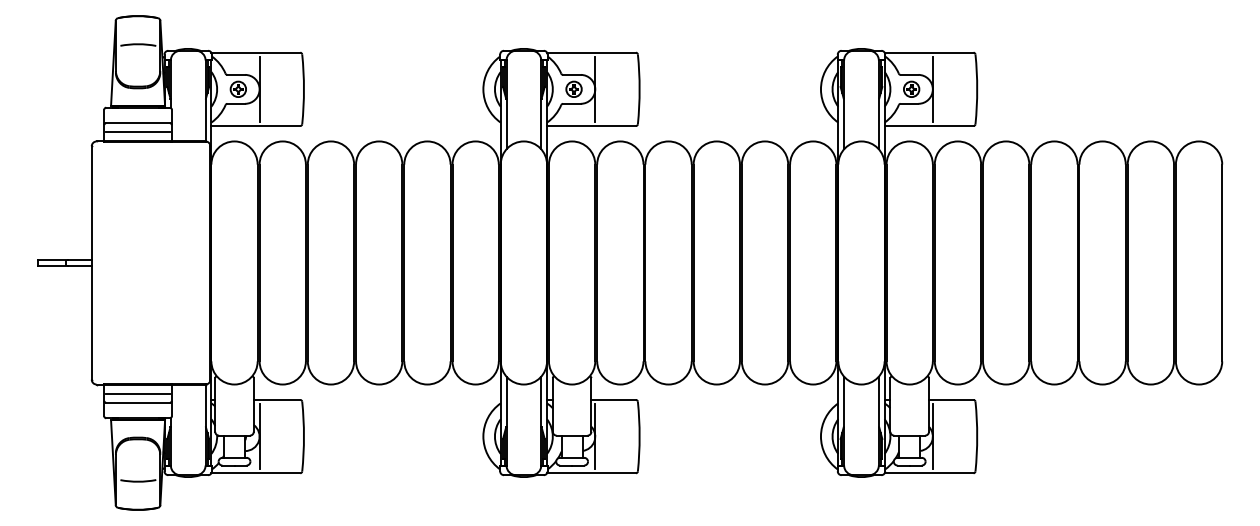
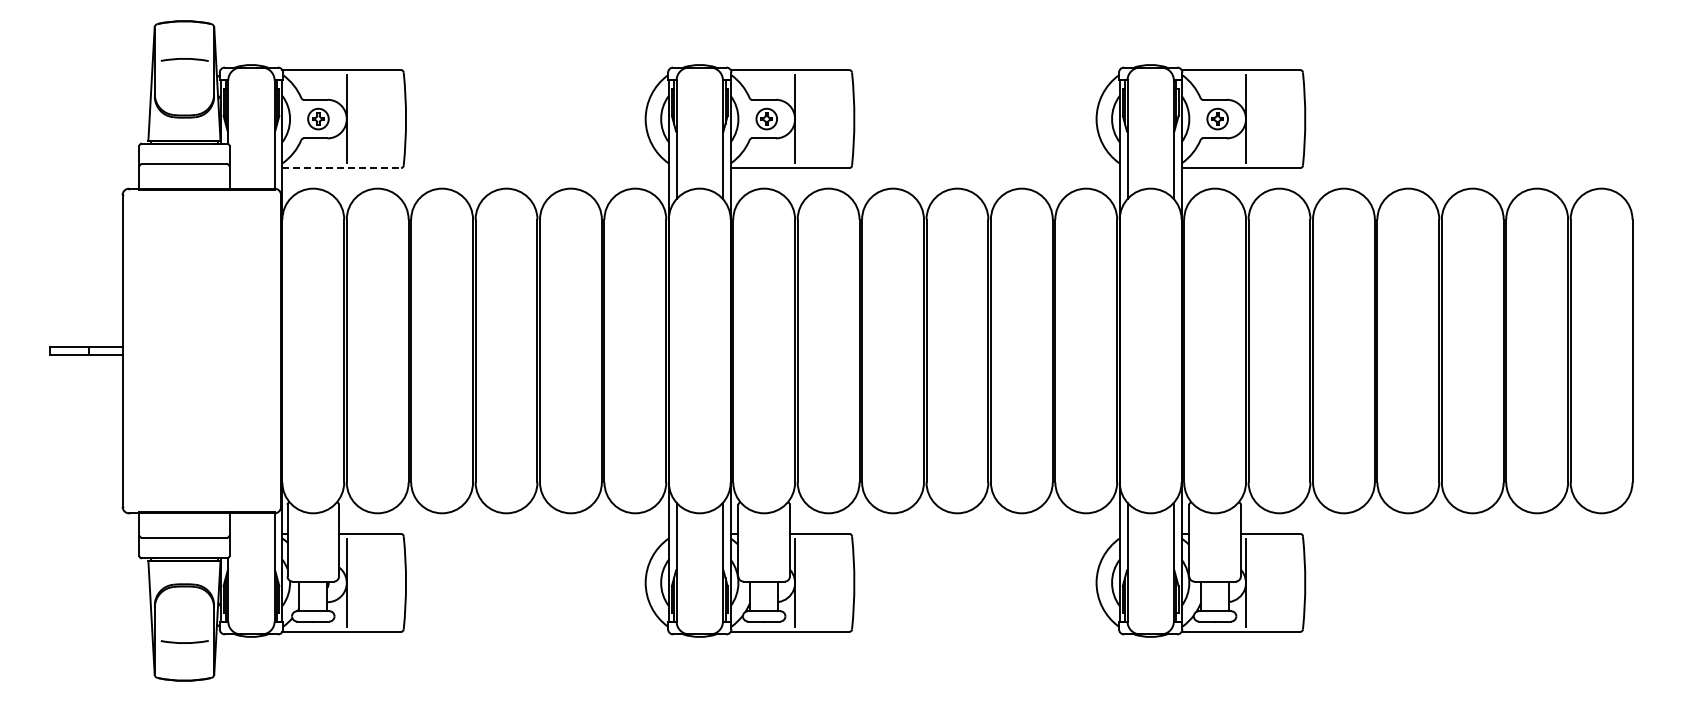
line: (256, 126) -> (342, 168), solid -> dashed
line: (138, 131) -> (184, 175), removed
line: (138, 394) -> (184, 526), removed

